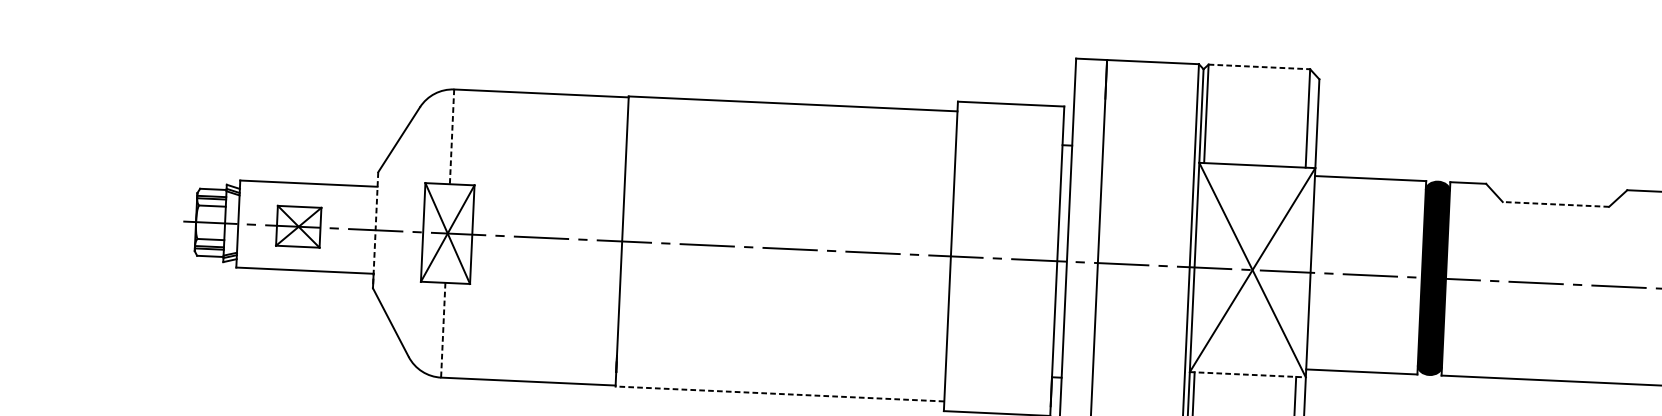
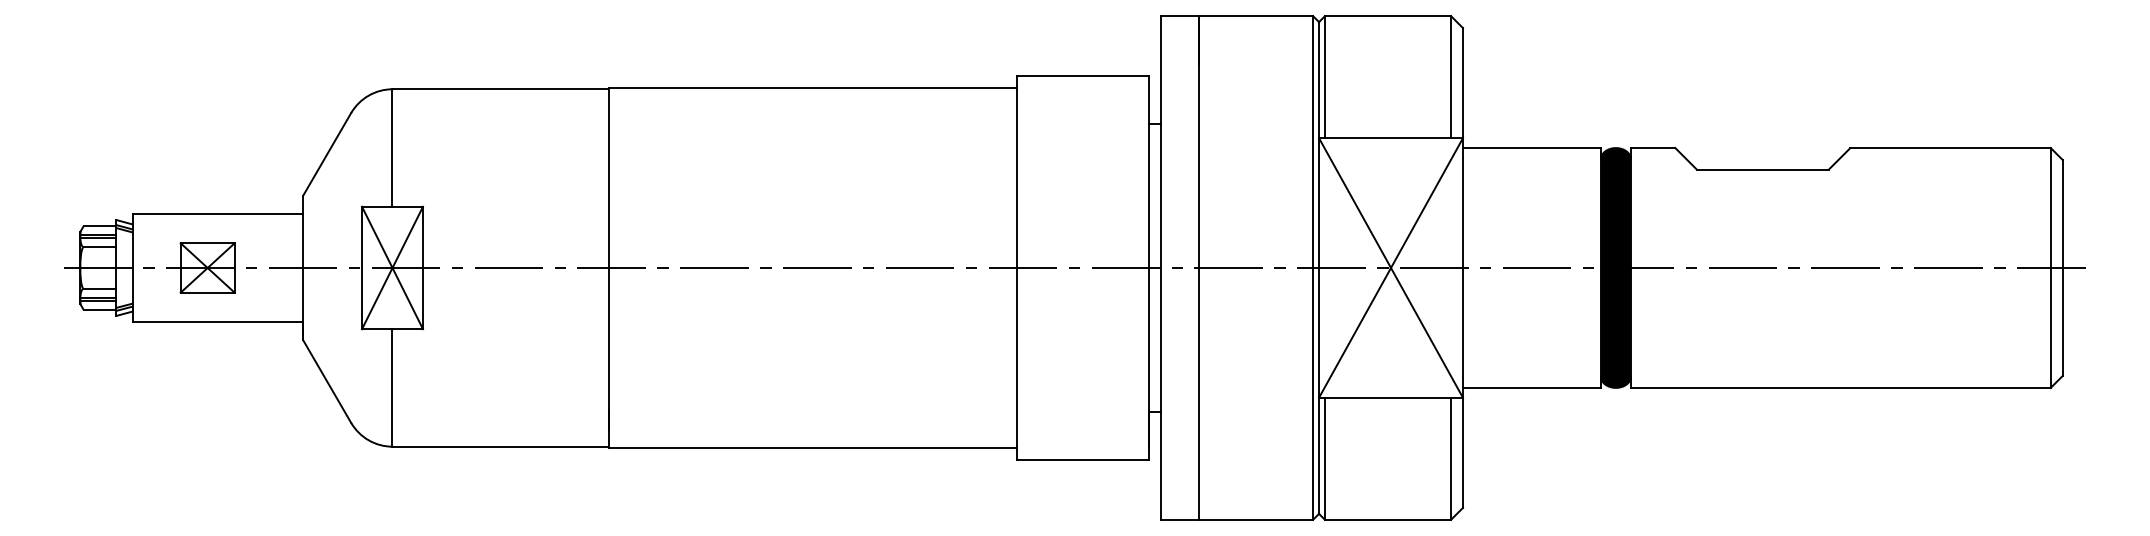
line: (1259, 67) -> (1388, 16), dashed -> solid
line: (452, 137) -> (392, 148), dashed -> solid
line: (1555, 204) -> (1762, 169), dashed -> solid
line: (375, 229) -> (303, 267), dashed -> solid
line: (443, 329) -> (392, 387), dashed -> solid
line: (1248, 374) -> (1391, 397), dashed -> solid
line: (779, 393) -> (812, 447), dashed -> solid

